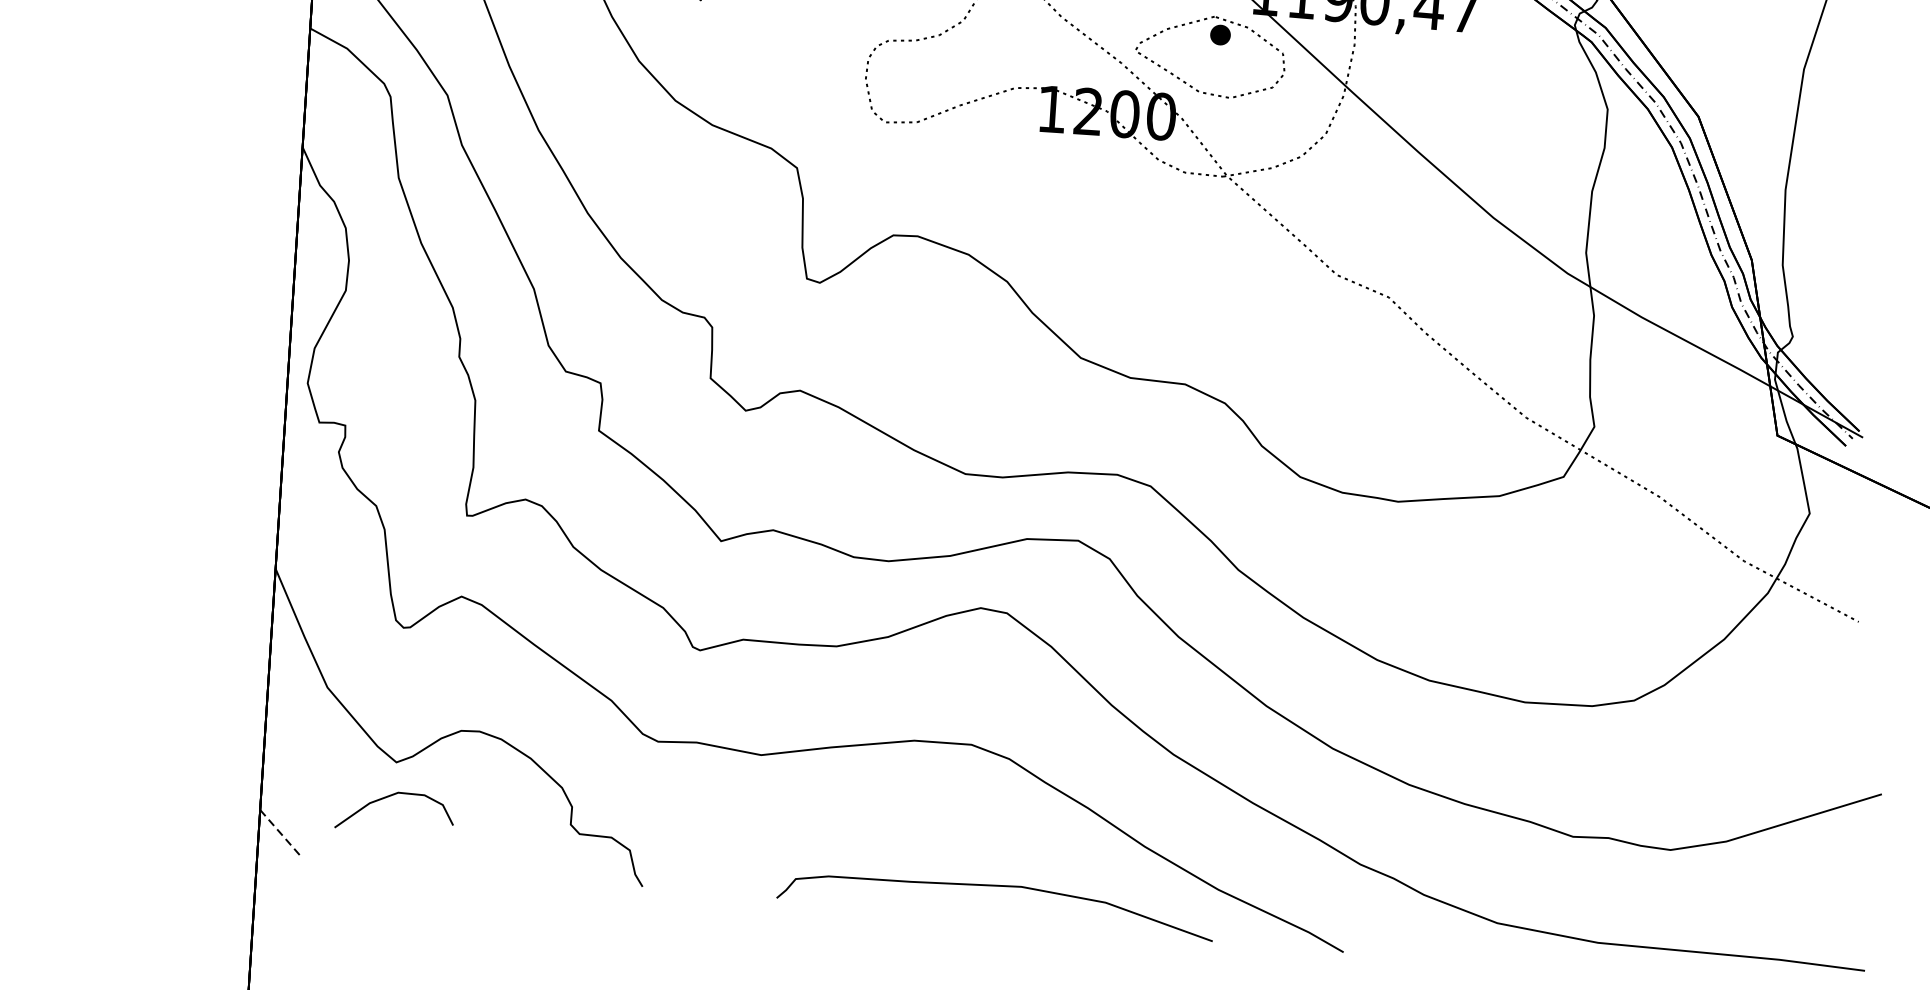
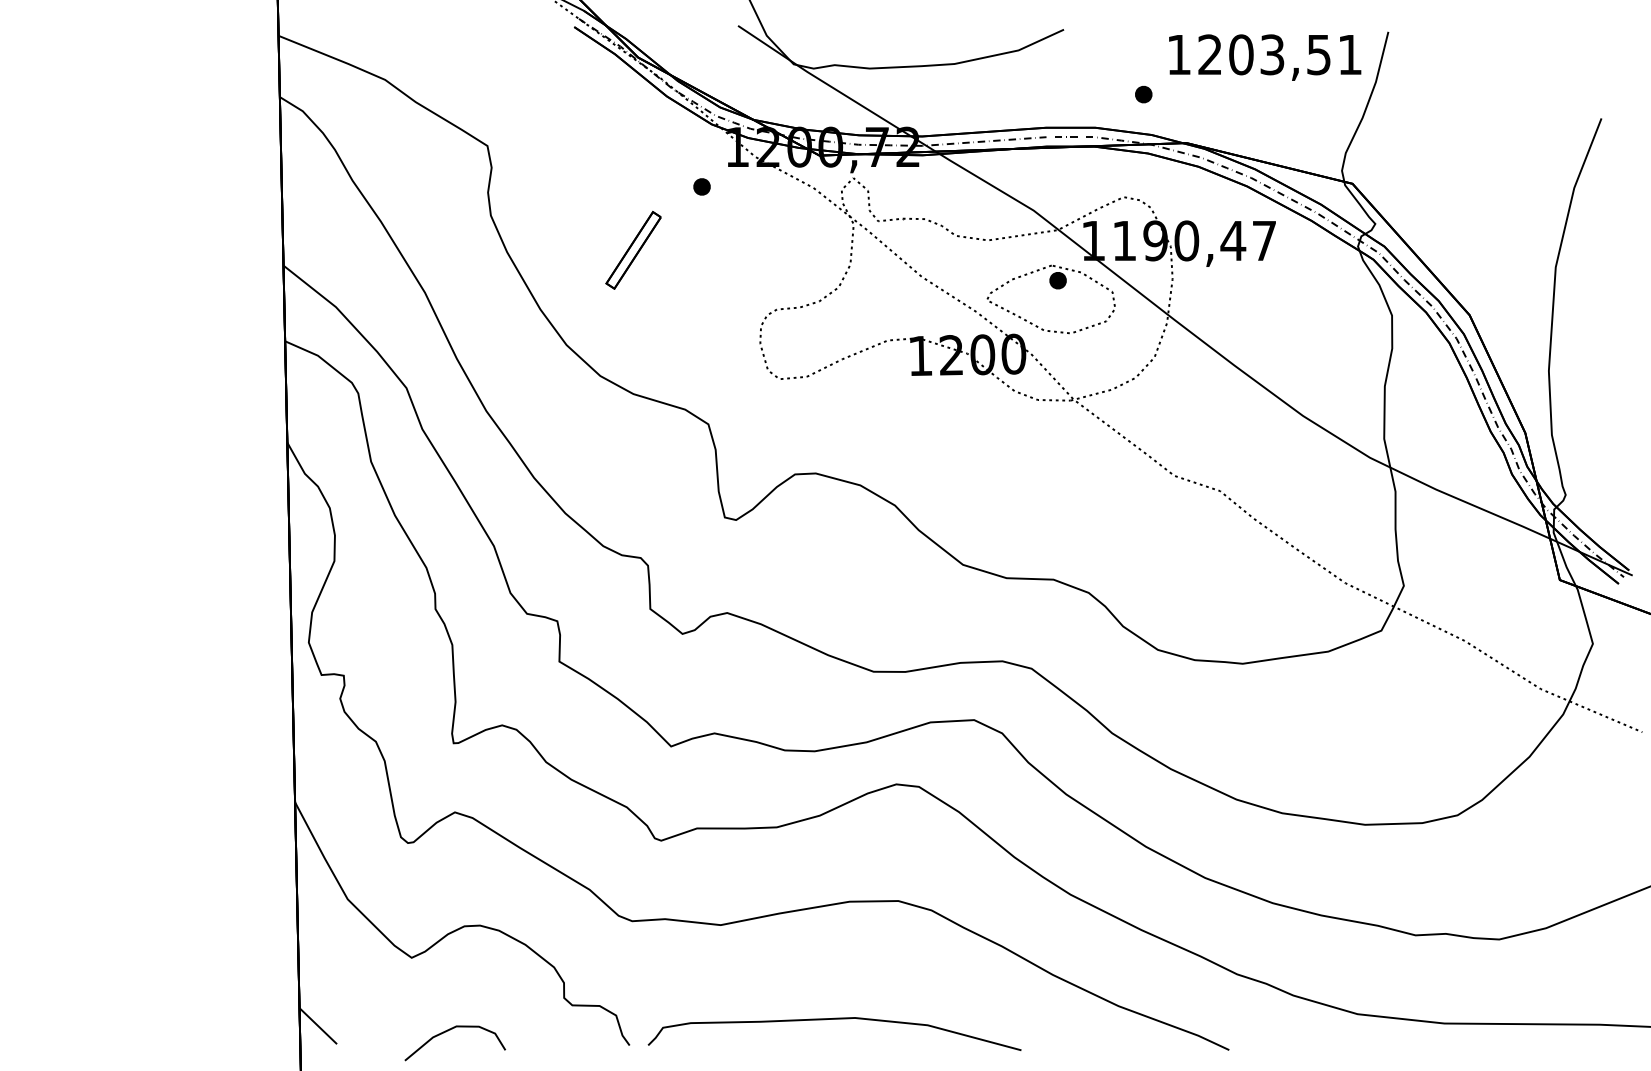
curve: (388, 797) -> (448, 1031), moved
line: (280, 833) -> (318, 1026), dashed -> solid
curve: (997, 886) -> (834, 1019), moved

